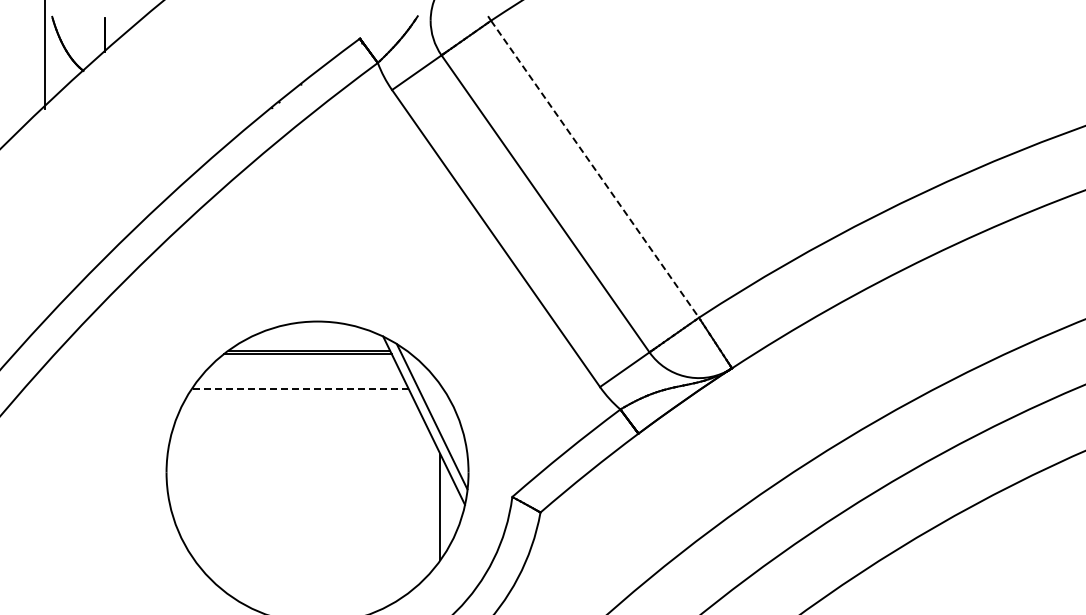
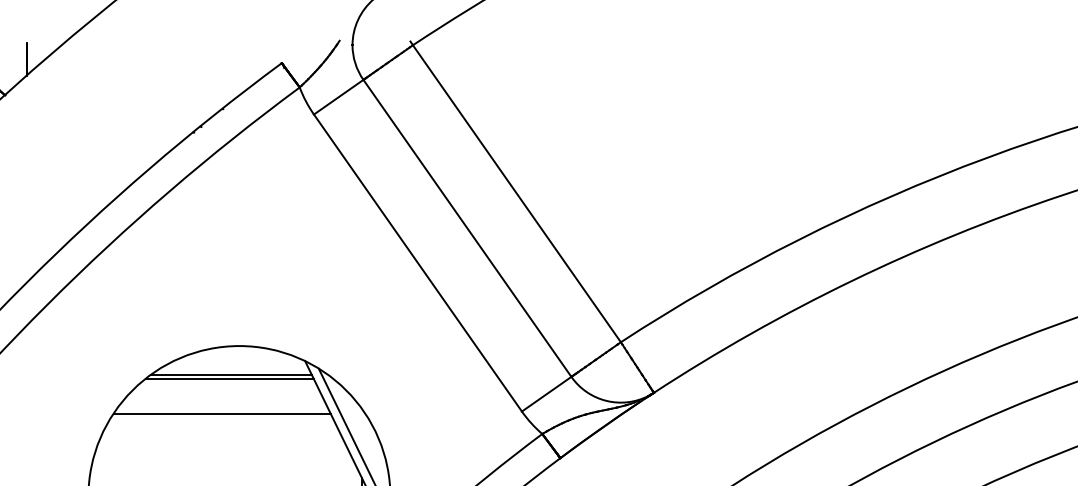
line: (595, 169) -> (517, 194), dashed -> solid
line: (299, 389) -> (221, 414), dashed -> solid

